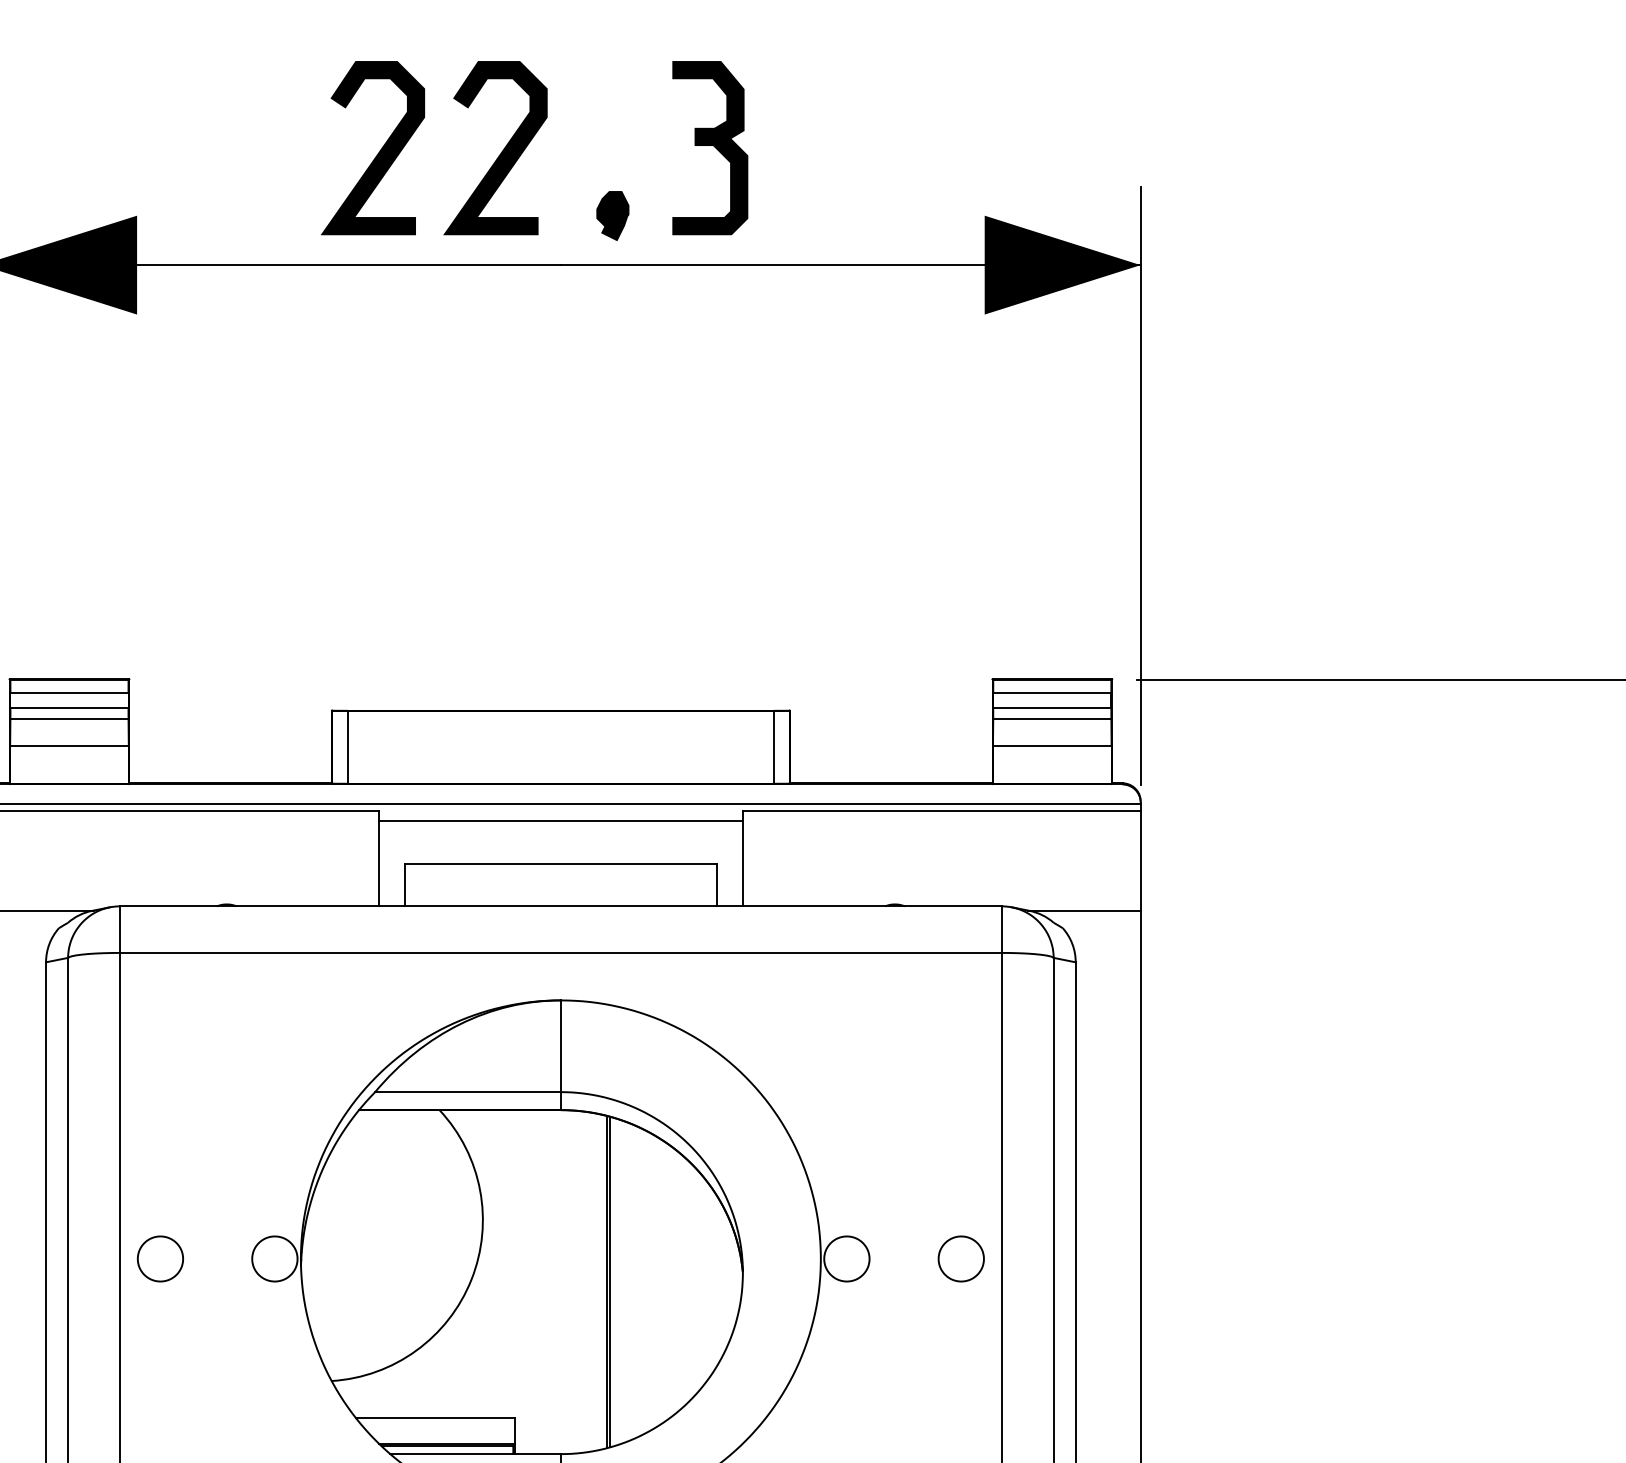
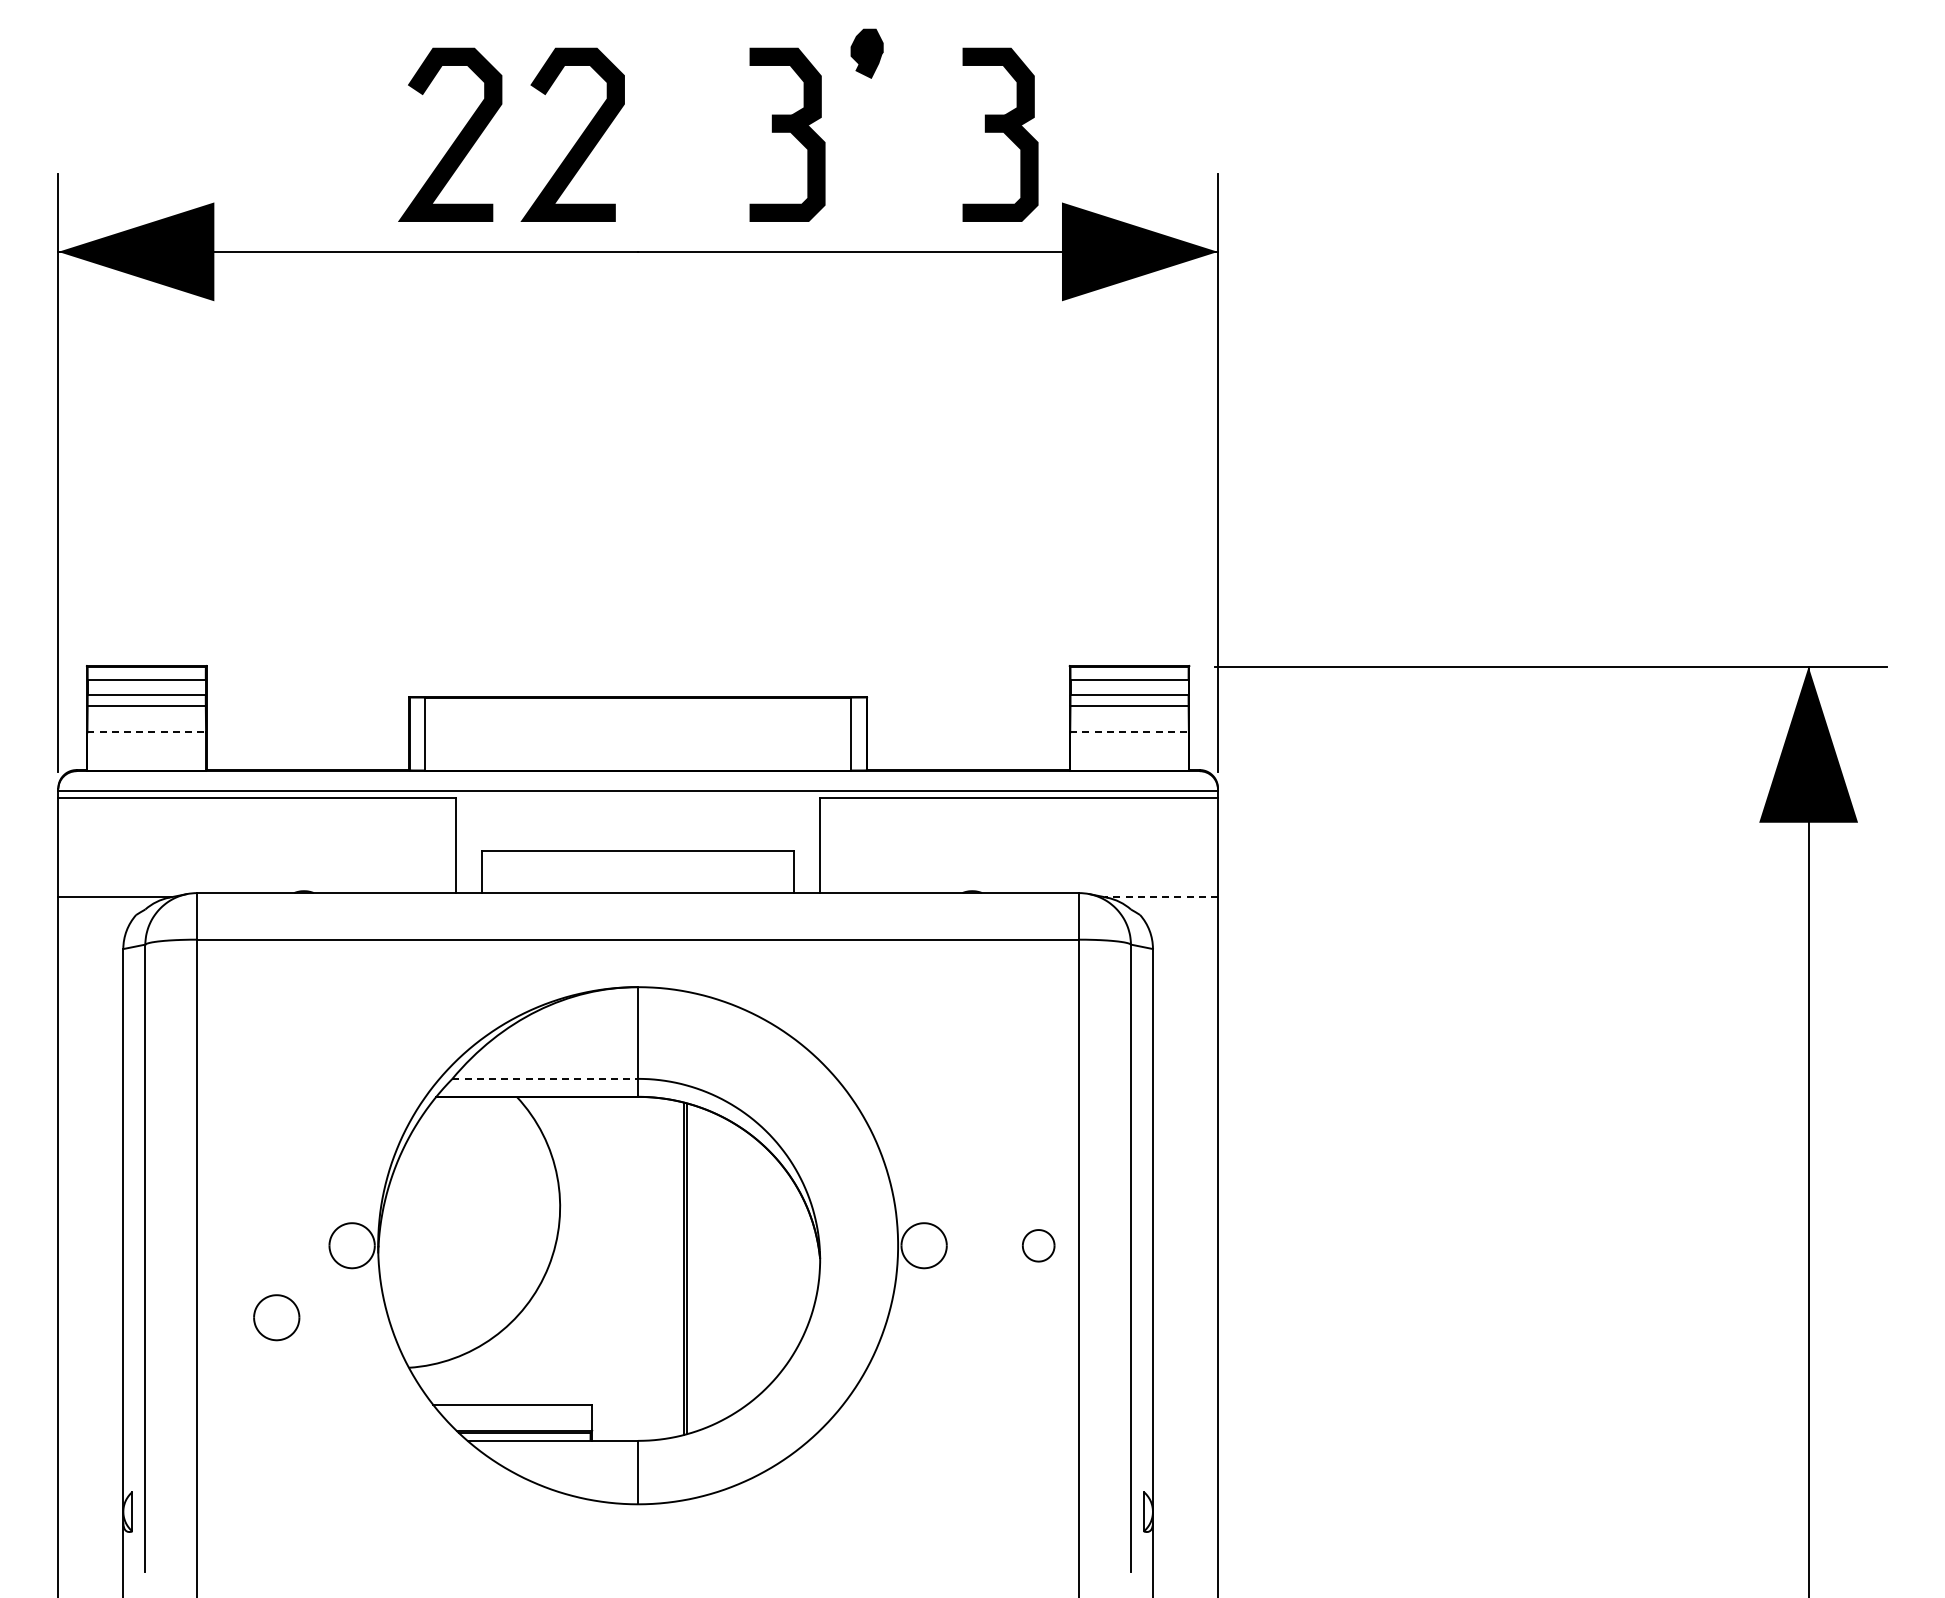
part: (923, 147) -> (1000, 134), added
part: (612, 215) -> (866, 53), moved
line: (70, 745) -> (147, 732), solid -> dashed
line: (1053, 745) -> (1130, 732), solid -> dashed
line: (561, 821) -> (638, 808), removed
line: (1084, 910) -> (1161, 897), solid -> dashed
line: (468, 1091) -> (545, 1078), solid -> dashed
part: (160, 1258) -> (276, 1317), moved
part: (961, 1258) -> (1038, 1245), size x0.7

